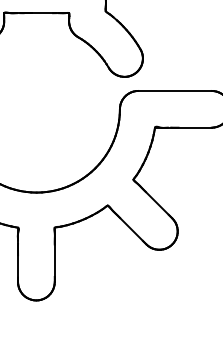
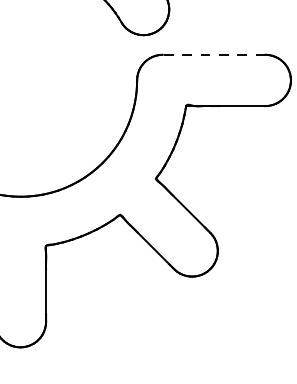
line: (175, 90) -> (214, 54), solid -> dashed

